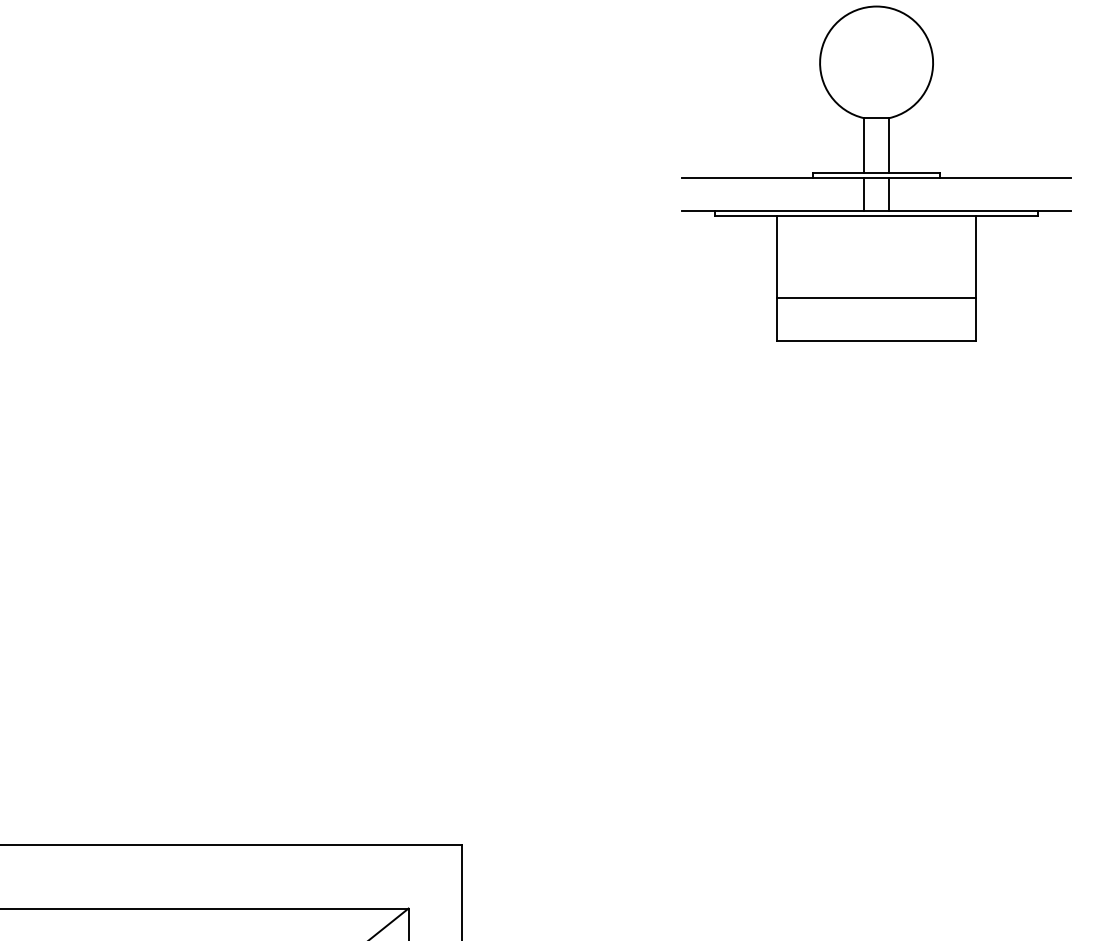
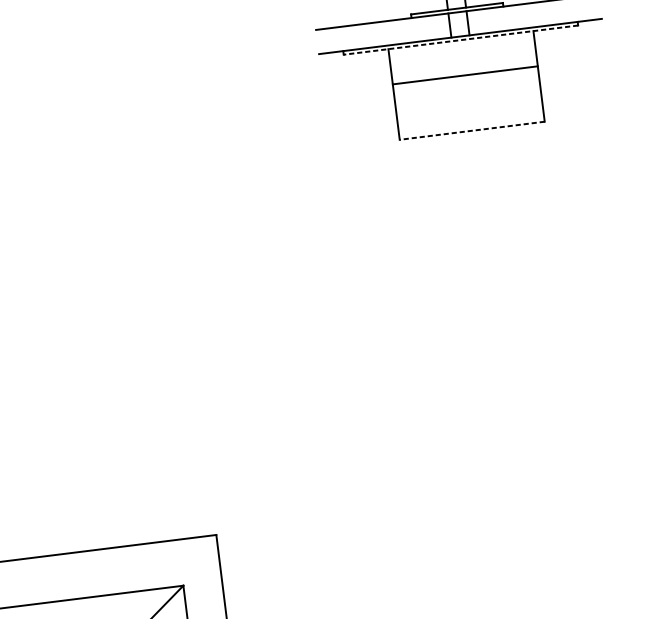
line: (876, 216) -> (460, 40), solid -> dashed
line: (876, 297) -> (465, 75), moved
line: (876, 340) -> (472, 130), solid -> dashed

